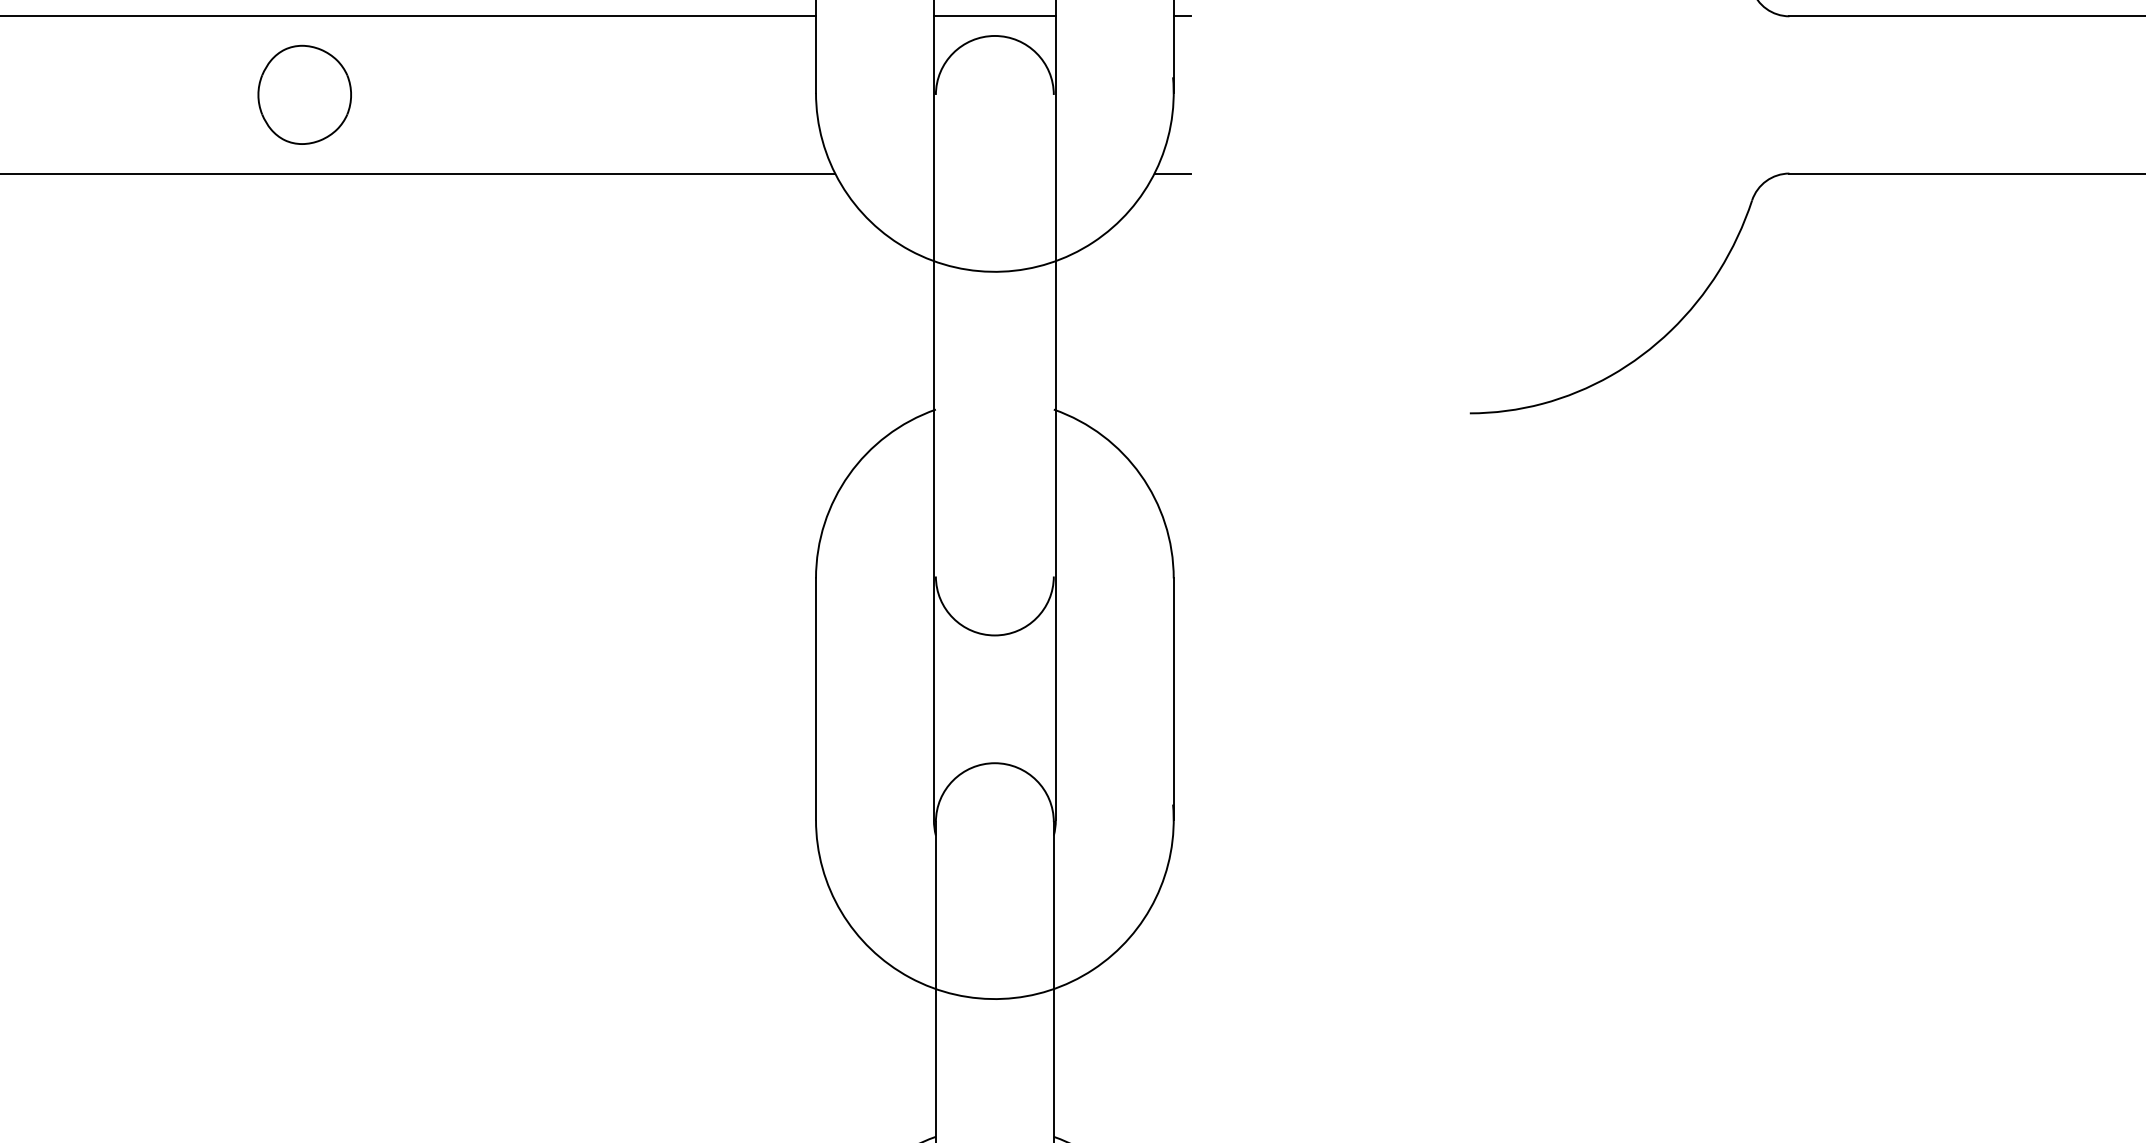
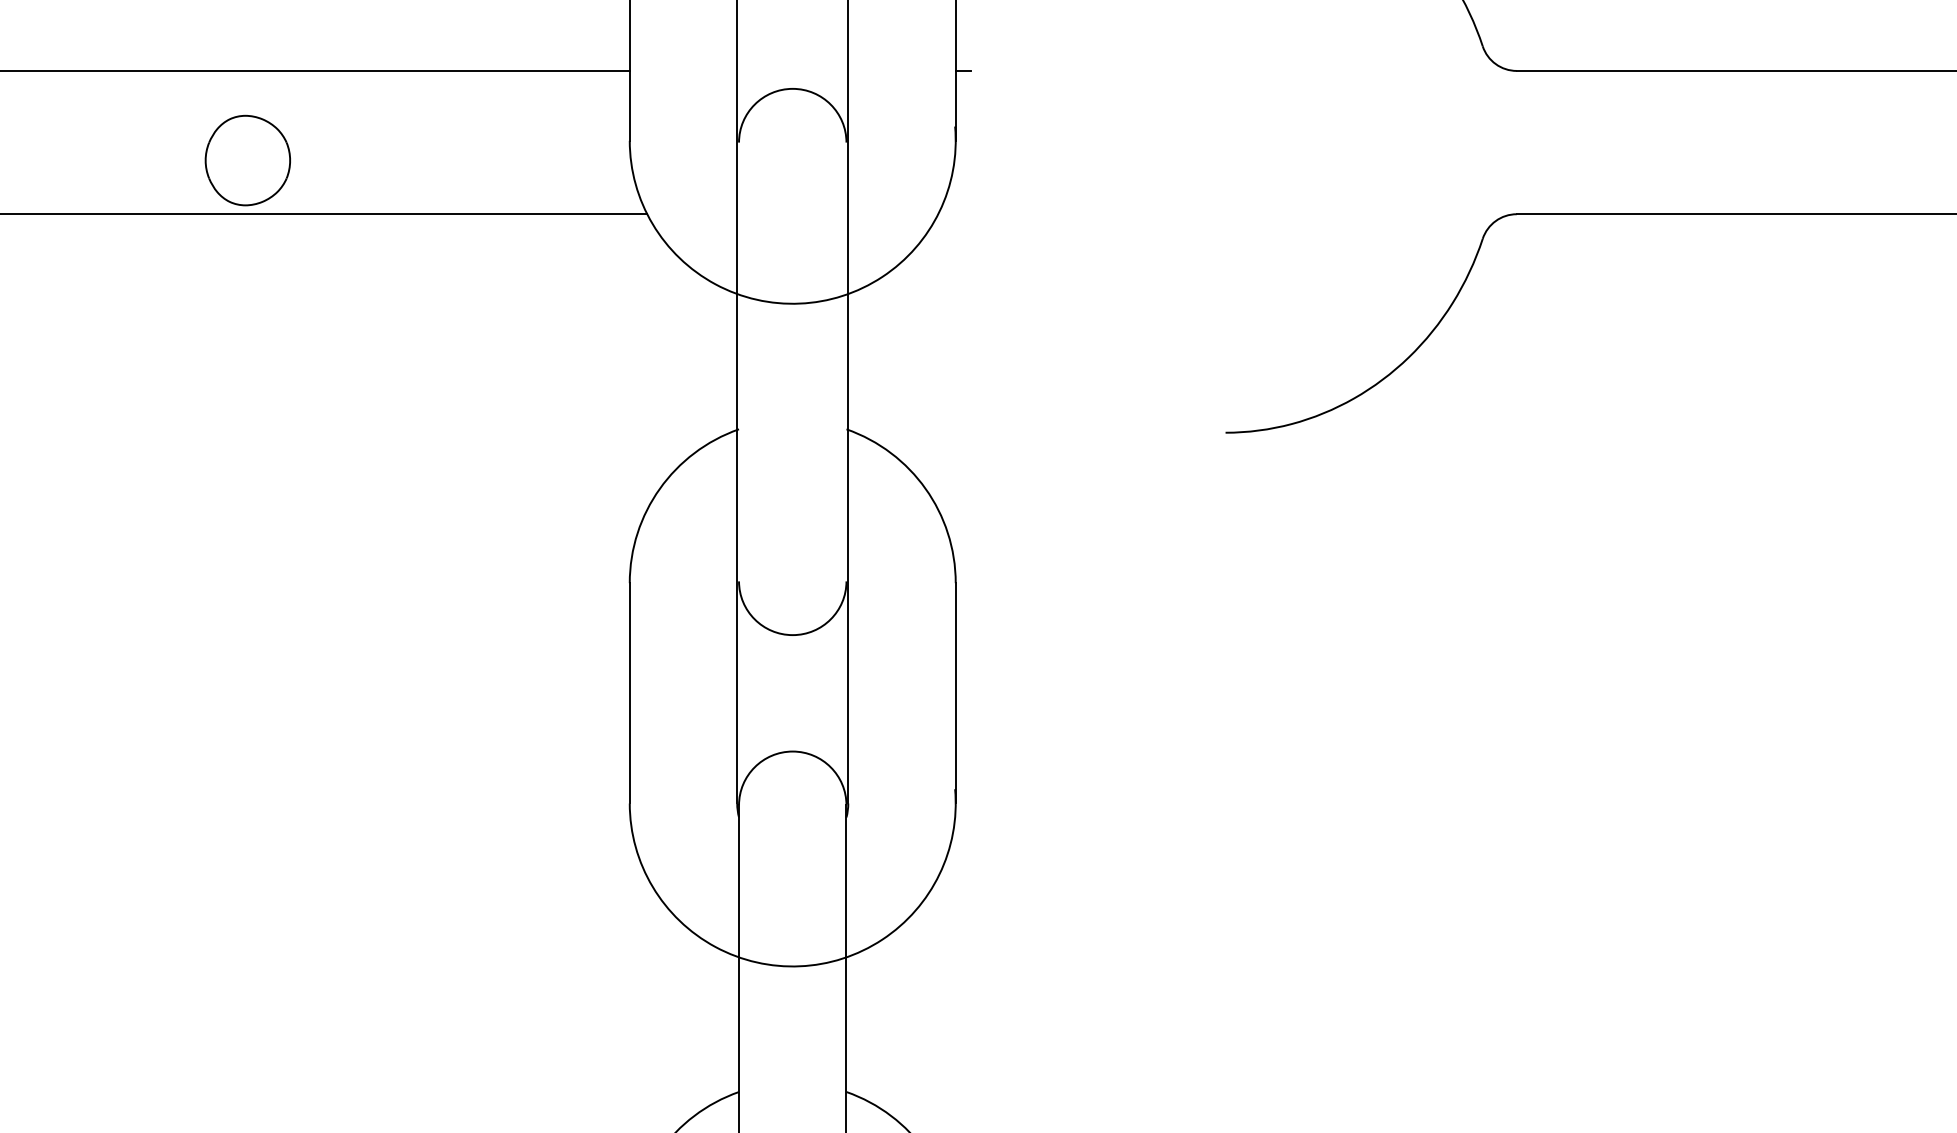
line: (994, 15) -> (792, 70), removed
part: (304, 94) -> (247, 160), moved
line: (1172, 173) -> (954, 214), removed

